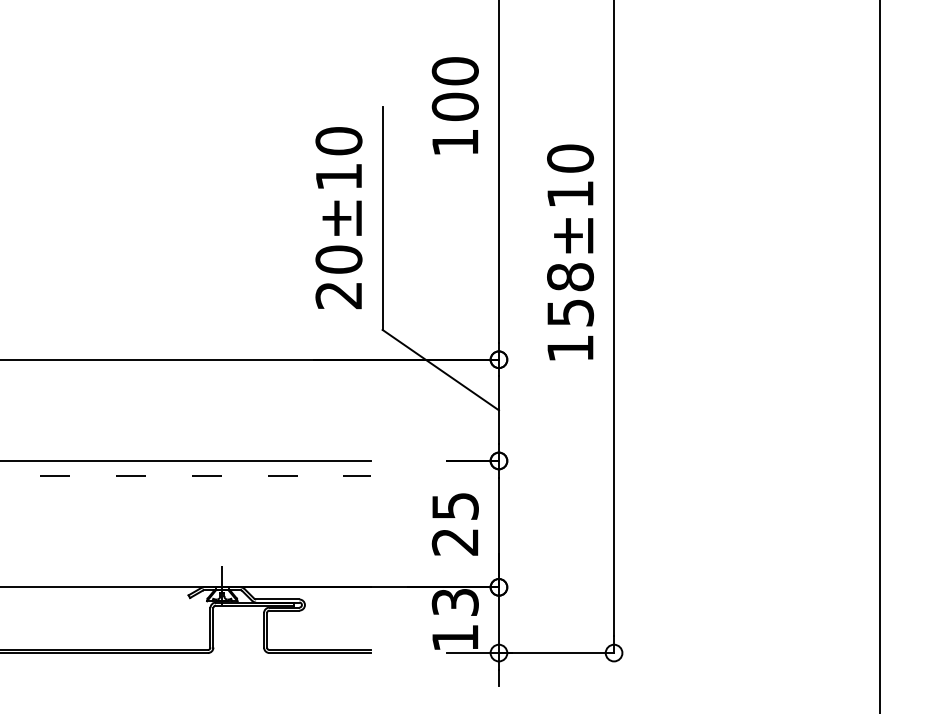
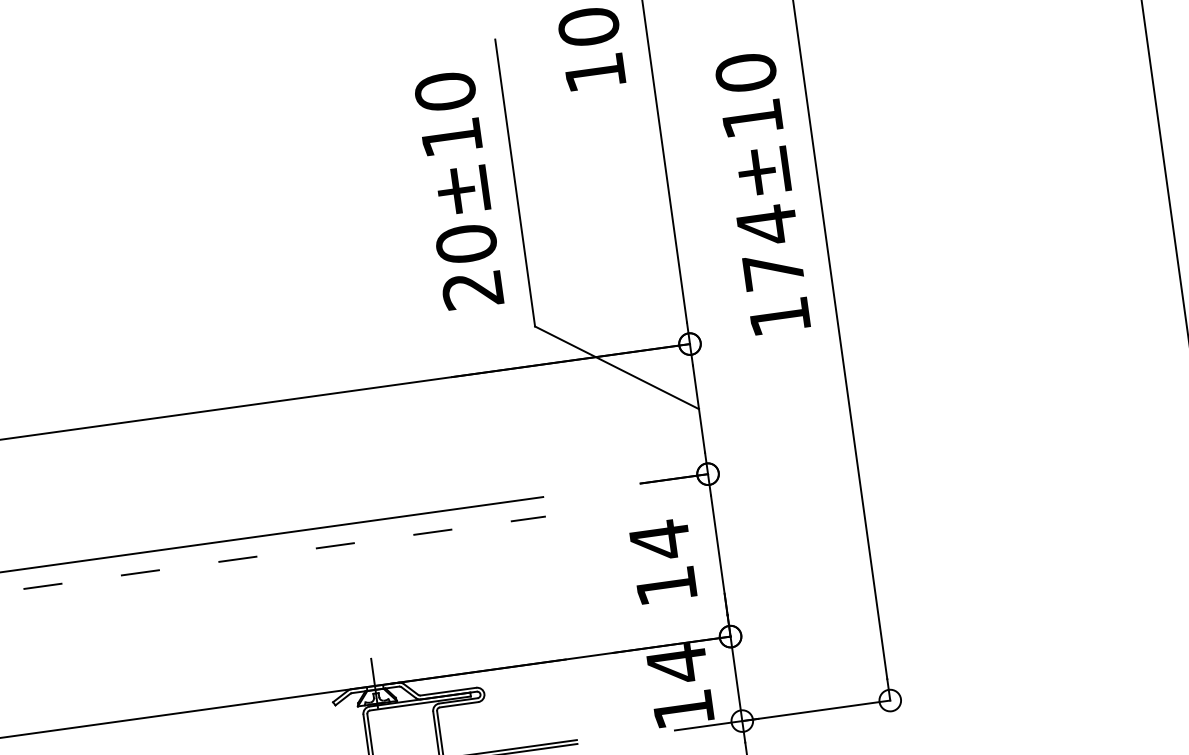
text: (570, 294) -> (770, 247), 158±10 -> 174±10
text: (454, 523) -> (662, 562), 25 -> 14
text: (454, 602) -> (676, 664), 13 -> 14

